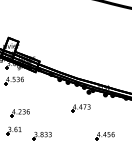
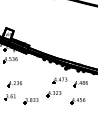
part: (108, 113) -> (80, 84), added
part: (72, 127) -> (53, 94), added

